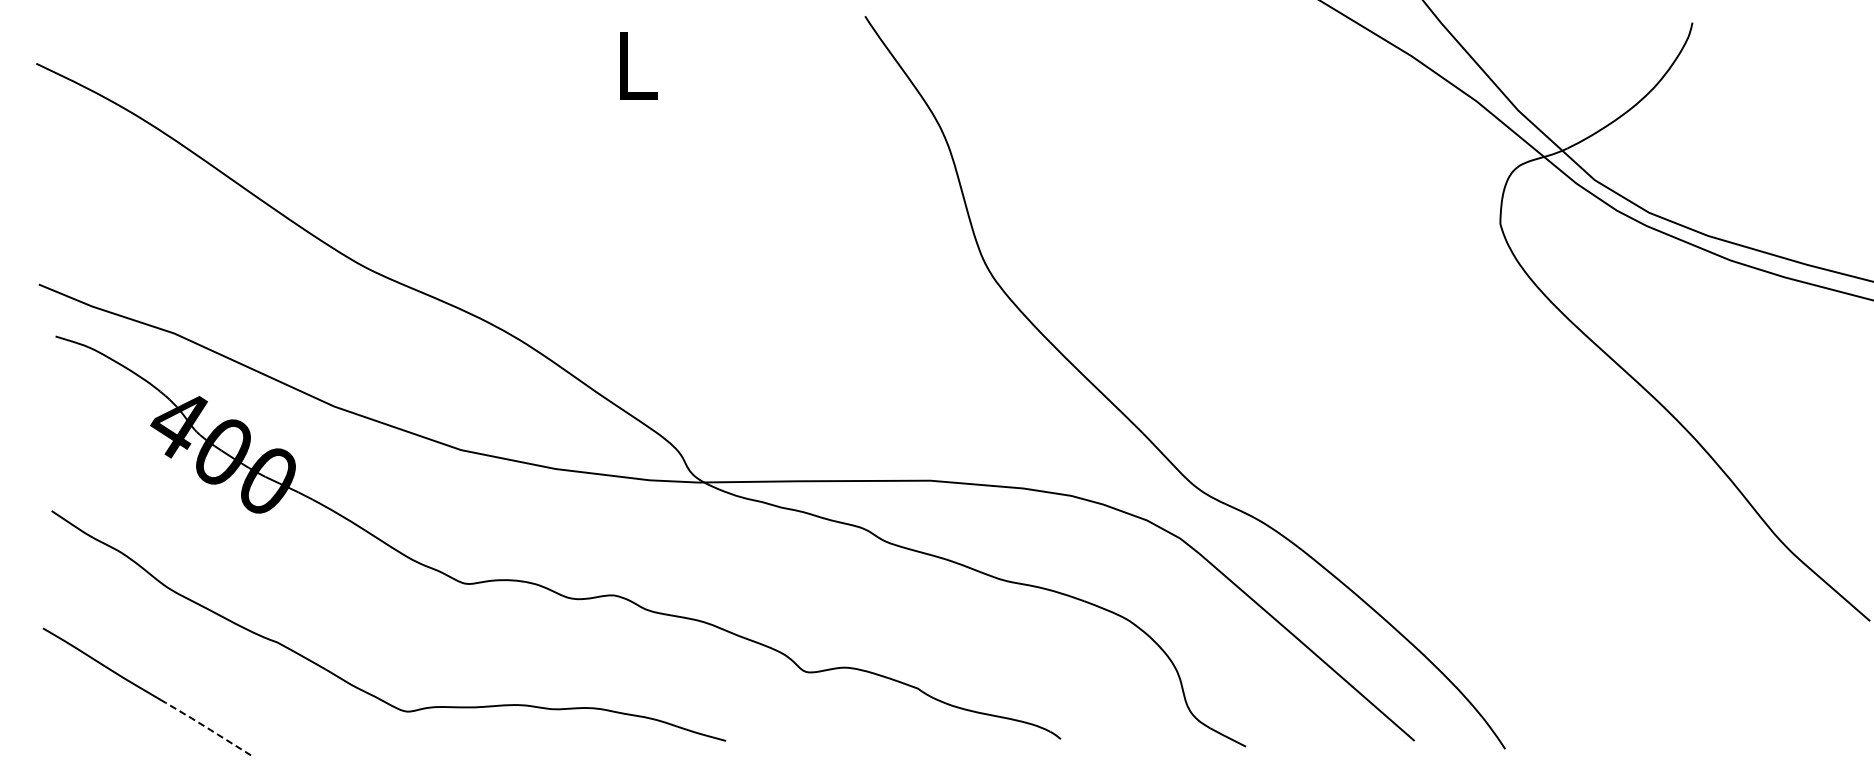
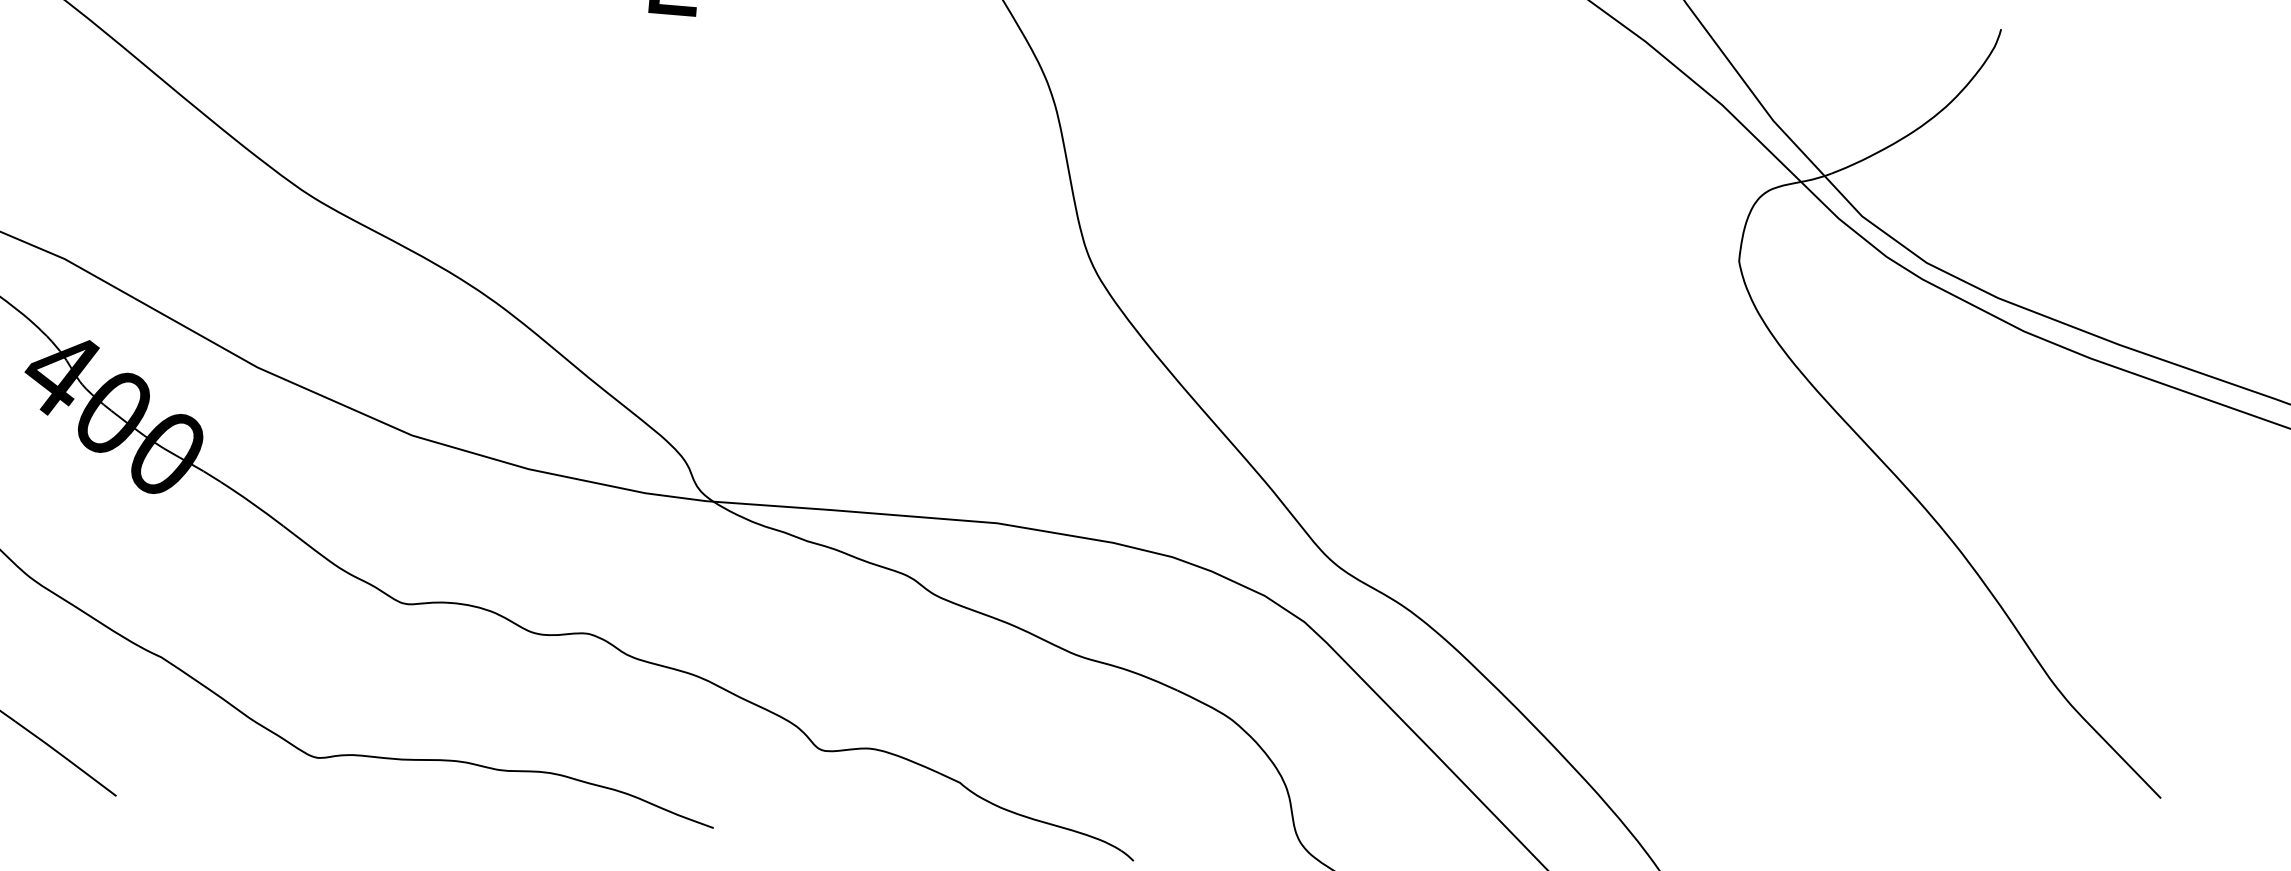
line: (208, 728) -> (66, 758), dashed -> solid

